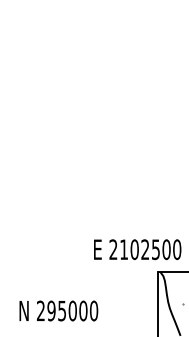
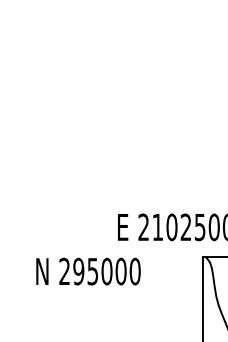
text: (58, 310) -> (88, 270), moved

